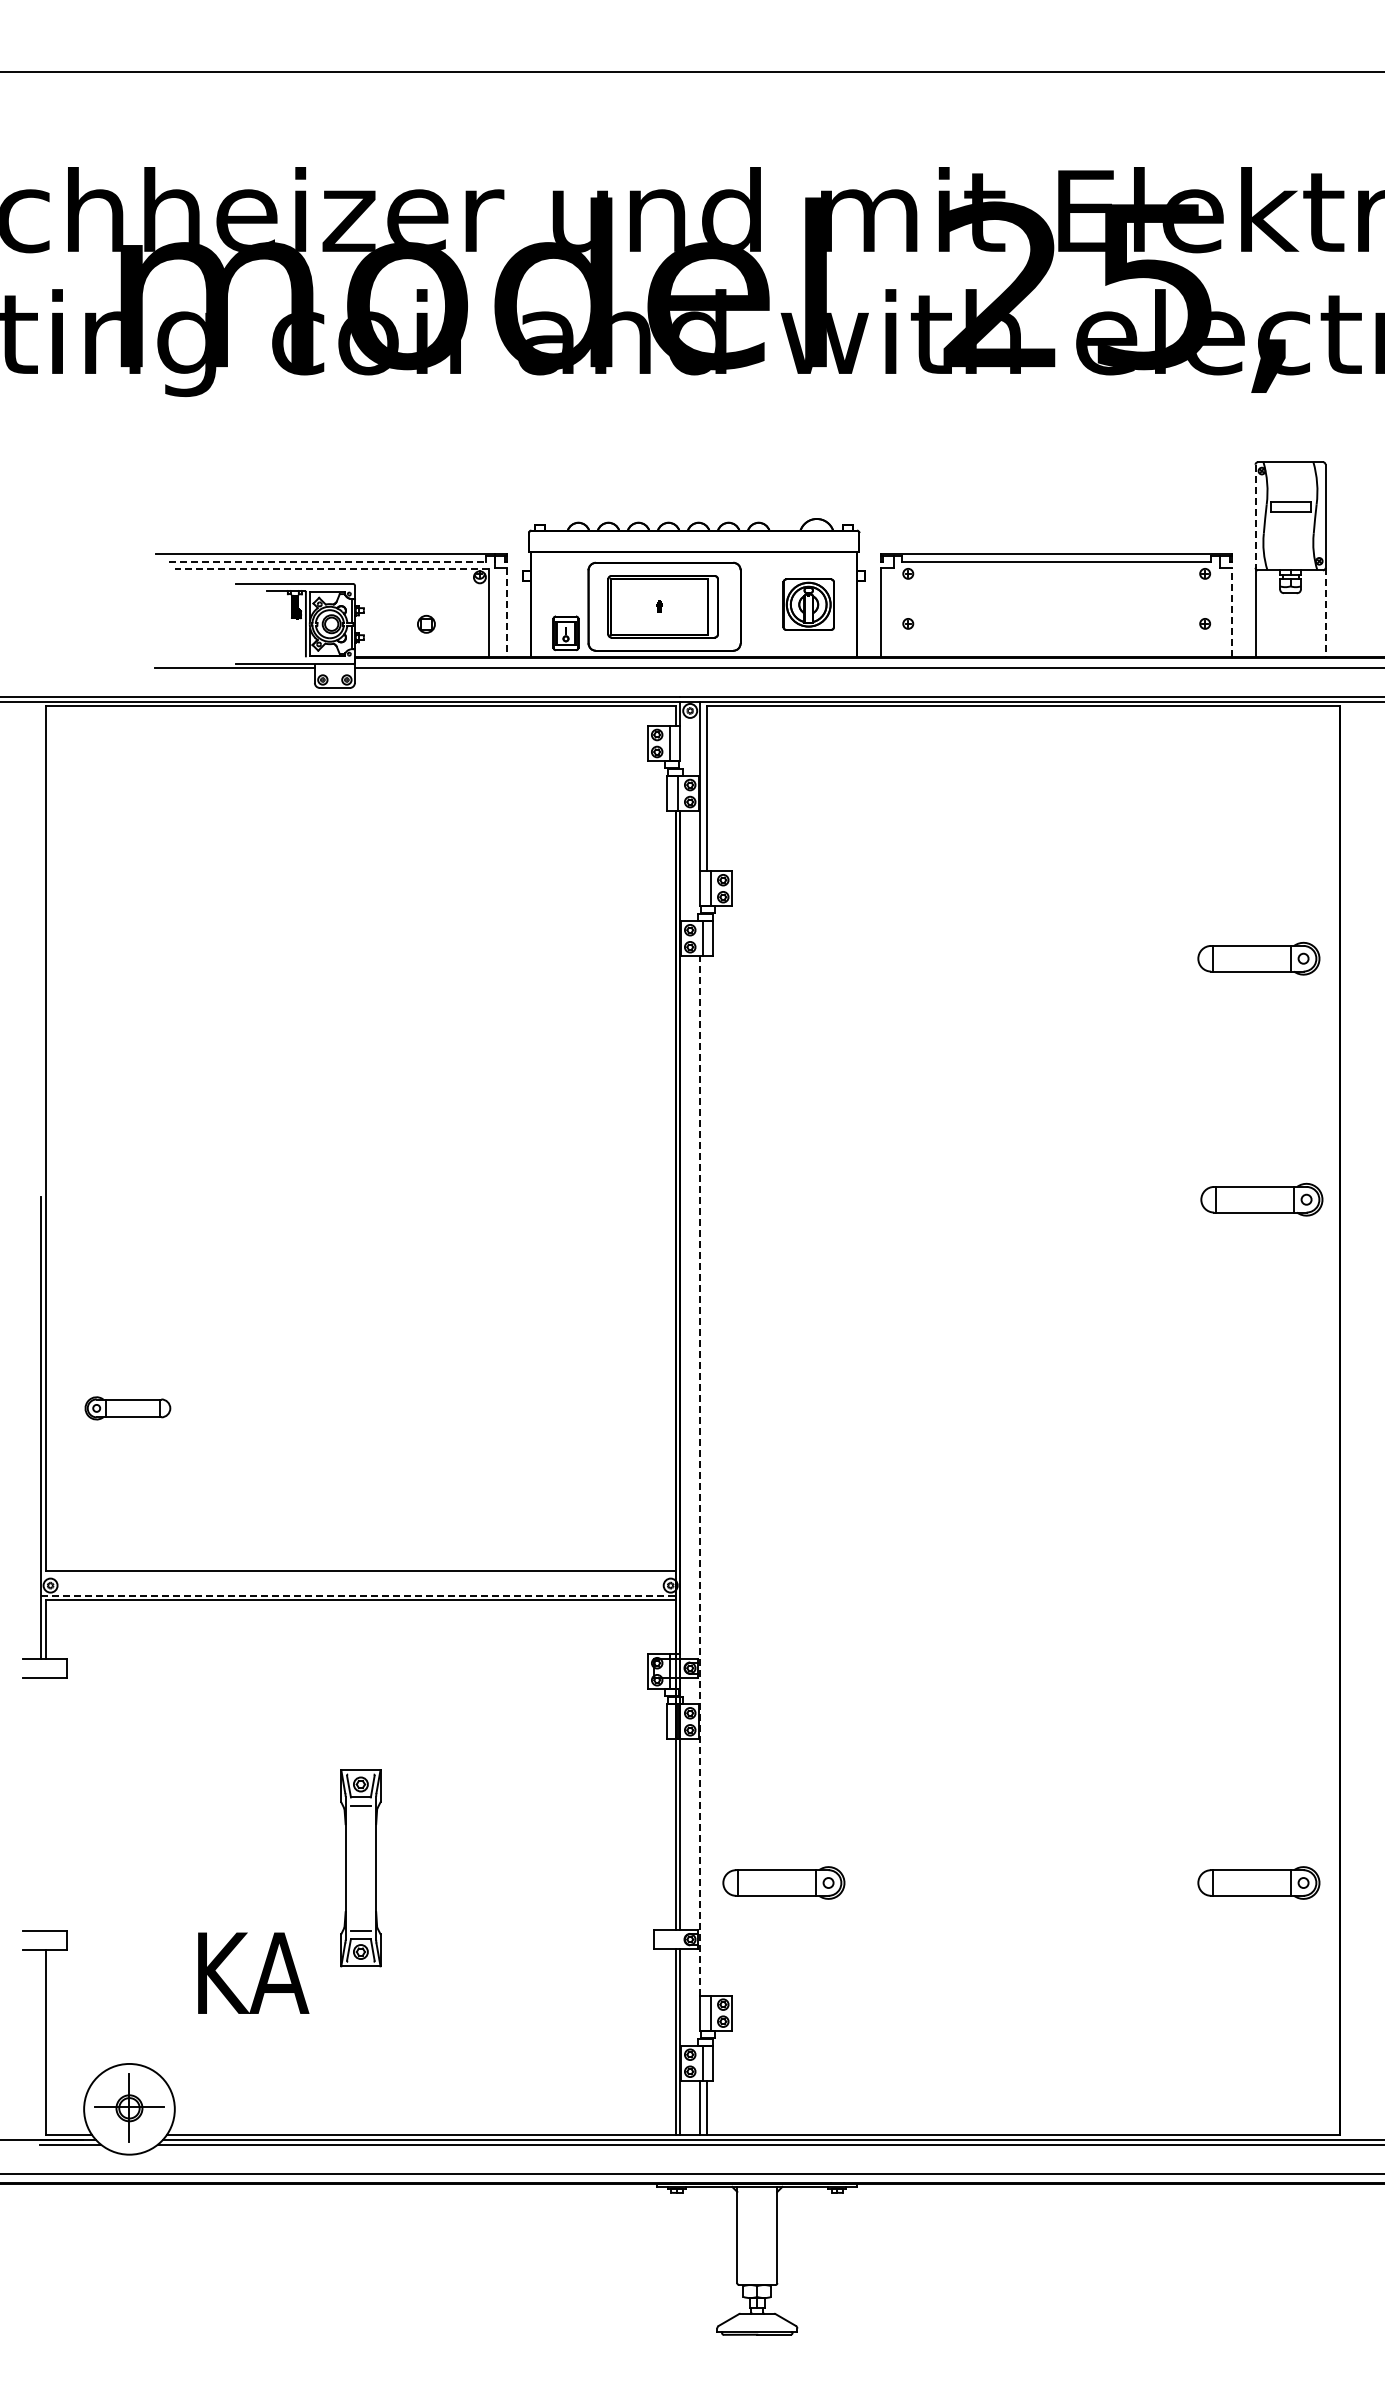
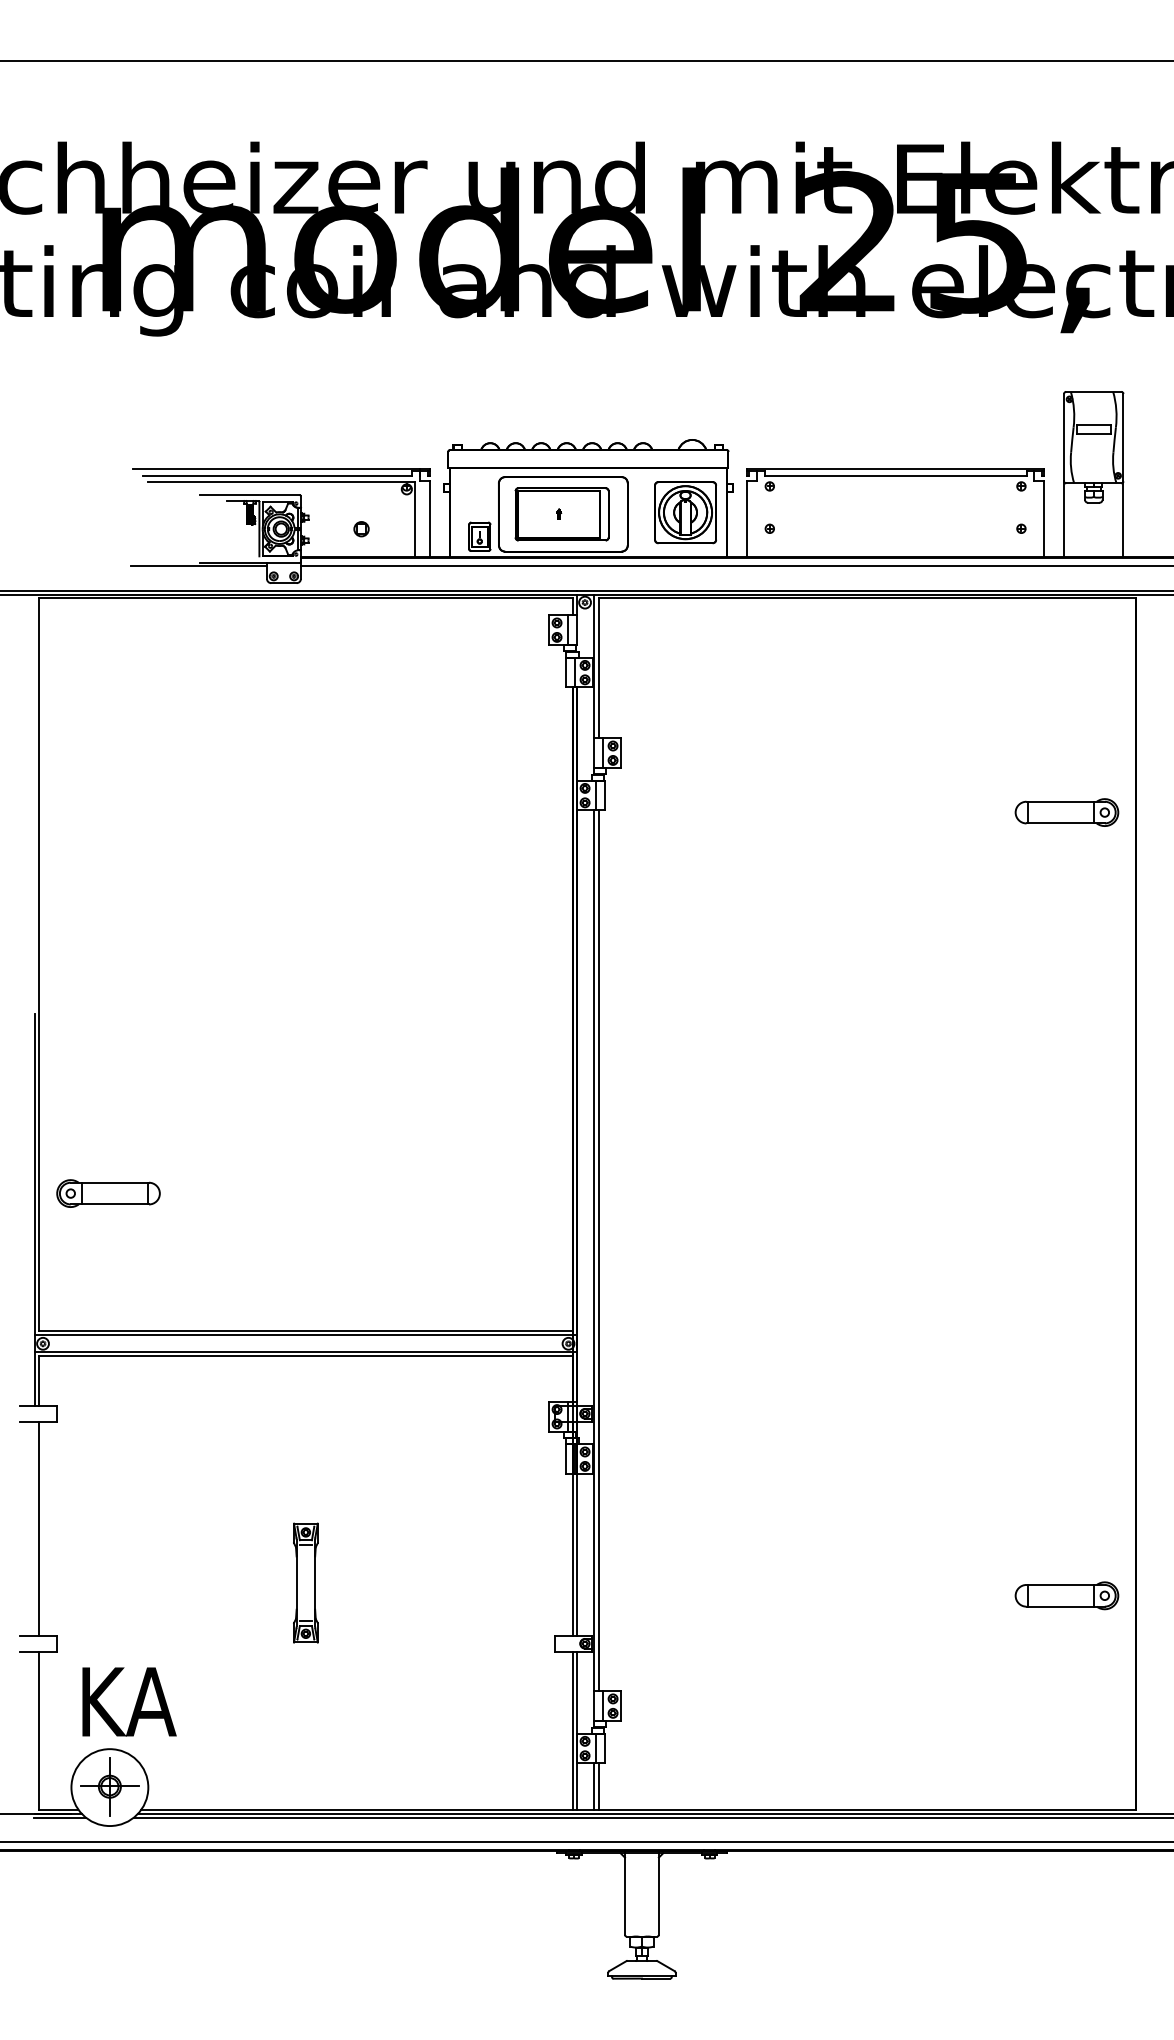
line: (1255, 516) -> (1064, 437), dashed -> solid
line: (327, 561) -> (277, 475), dashed -> solid
line: (331, 568) -> (281, 481), dashed -> solid
part: (808, 604) -> (685, 512), size x1.43
line: (506, 612) -> (429, 519), dashed -> solid
line: (1231, 612) -> (1043, 519), dashed -> solid
line: (1325, 612) -> (1123, 519), dashed -> solid
part: (1261, 1199) -> (1069, 1016), removed
part: (127, 1408) -> (108, 1193), size x1.43
line: (700, 1475) -> (593, 1250), dashed -> solid
line: (706, 1475) -> (598, 1250), added
line: (360, 1575) -> (305, 1335), added
line: (361, 1595) -> (306, 1352), dashed -> solid
line: (45, 1804) -> (38, 1529), added
part: (360, 1867) -> (305, 1582), size x0.71
part: (783, 1882) -> (664, 1595), removed
text: (253, 1972) -> (129, 1701), moved

